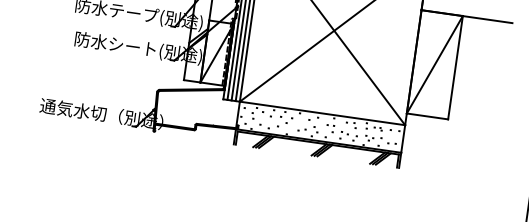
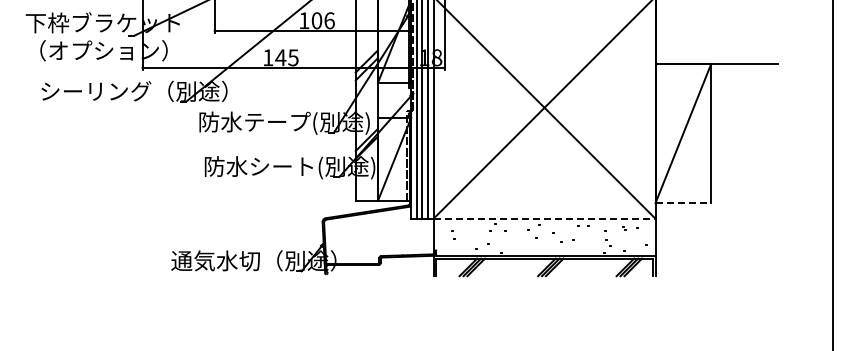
line: (323, 113) -> (545, 218), solid -> dashed
line: (427, 116) -> (683, 203), solid -> dashed

